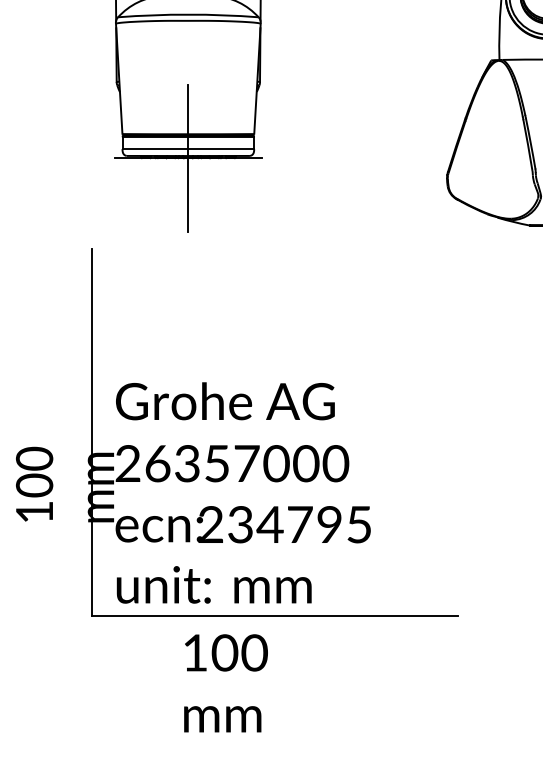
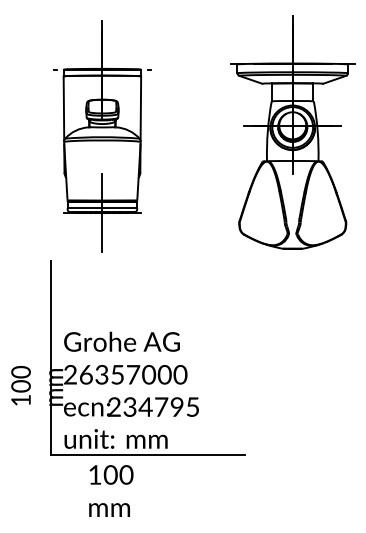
text: (226, 682) -> (111, 490), moved

